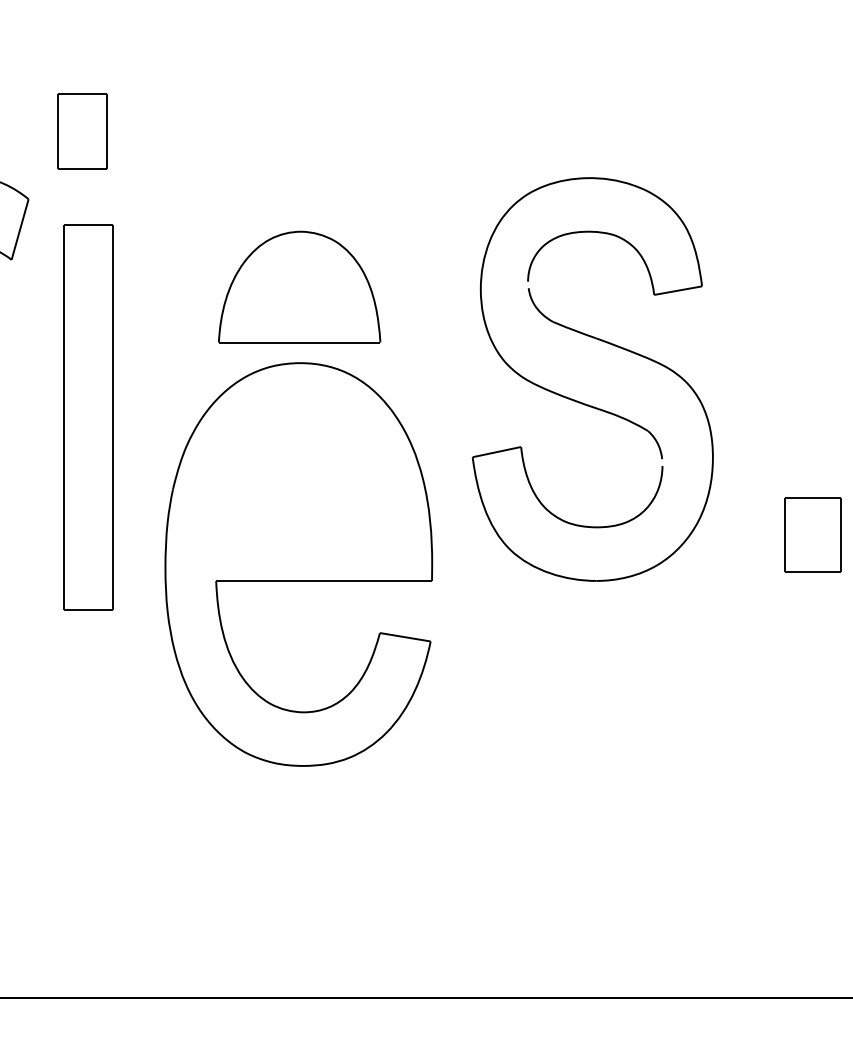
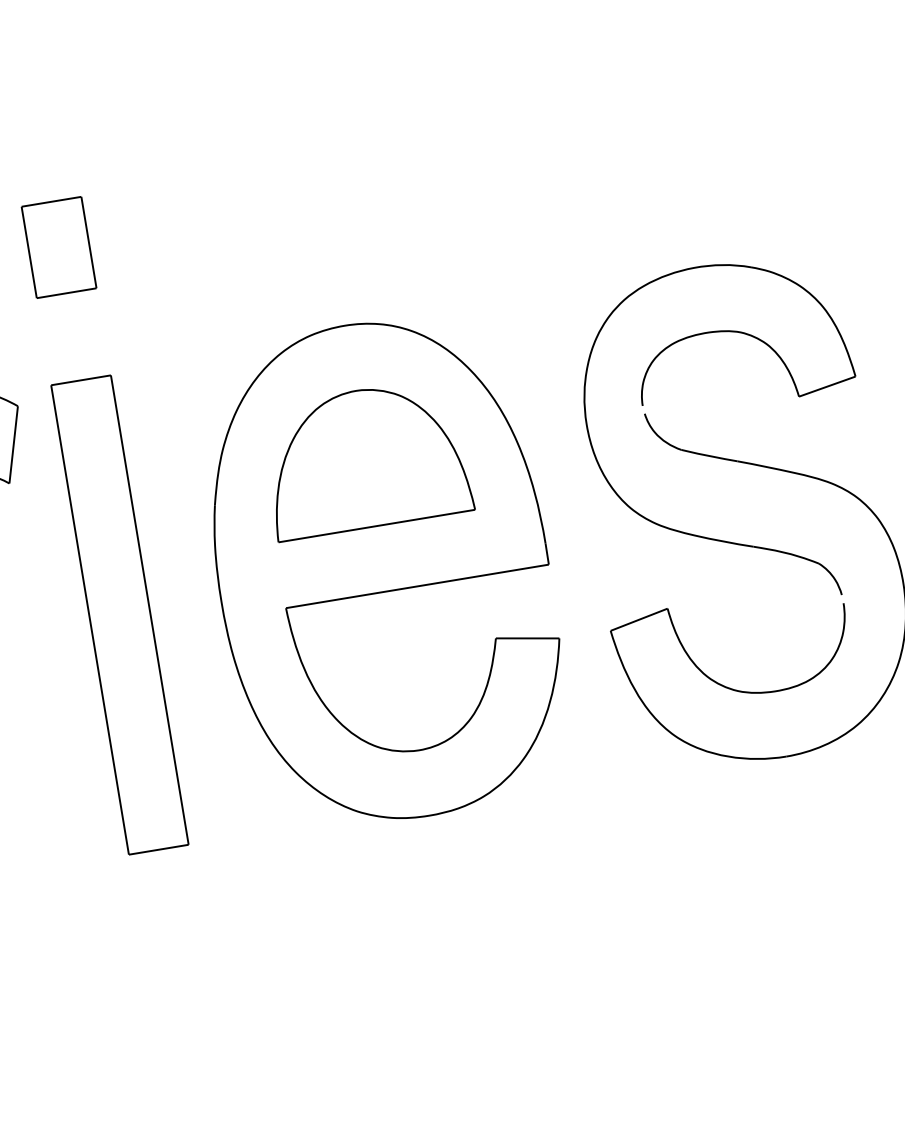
part: (82, 131) -> (58, 247), moved
part: (88, 417) -> (119, 614), moved
part: (298, 564) -> (382, 571), moved

